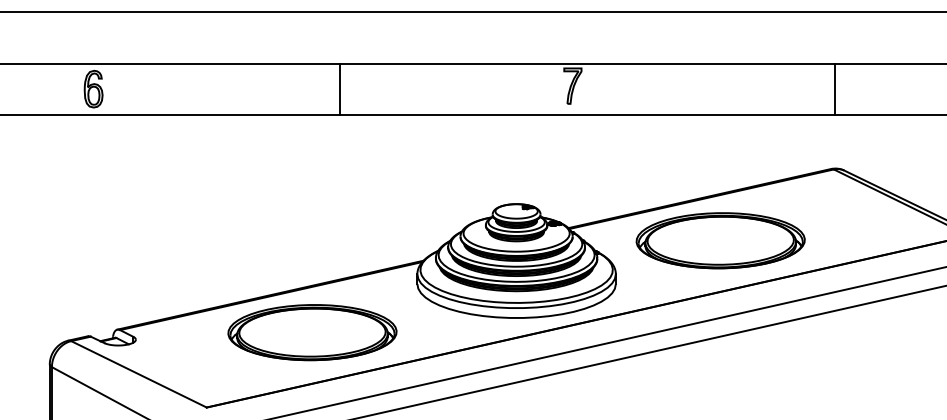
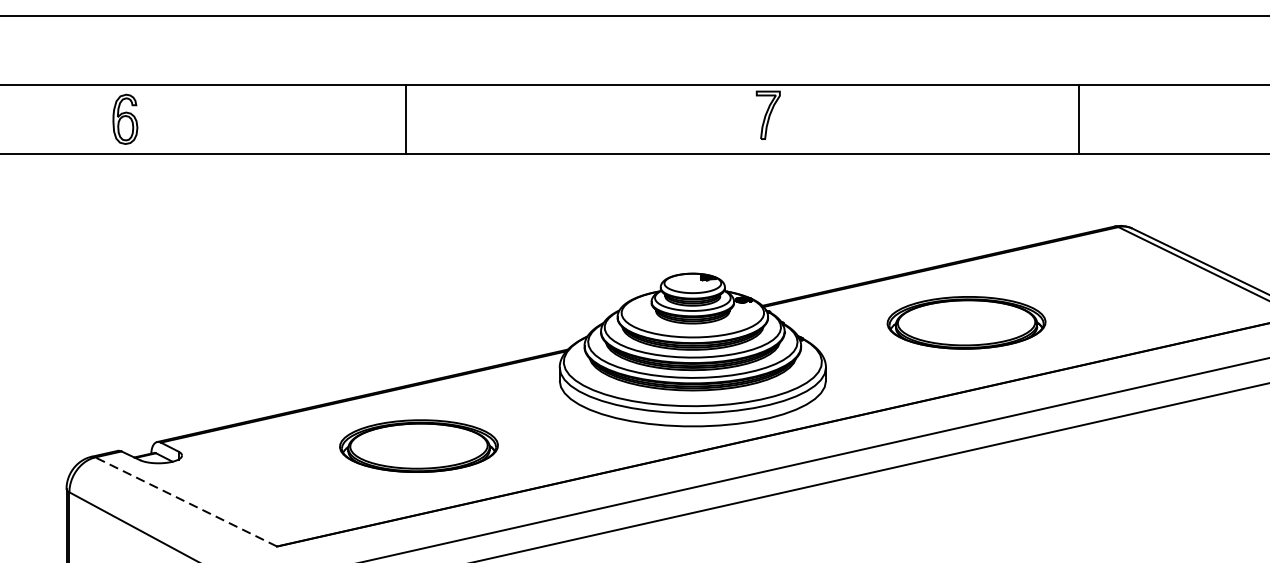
line: (340, 89) -> (405, 119), moved
line: (834, 89) -> (1079, 119), moved
part: (720, 240) -> (966, 322), size x0.7
part: (312, 332) -> (419, 445), size x0.7
line: (138, 374) -> (185, 502), solid -> dashed

